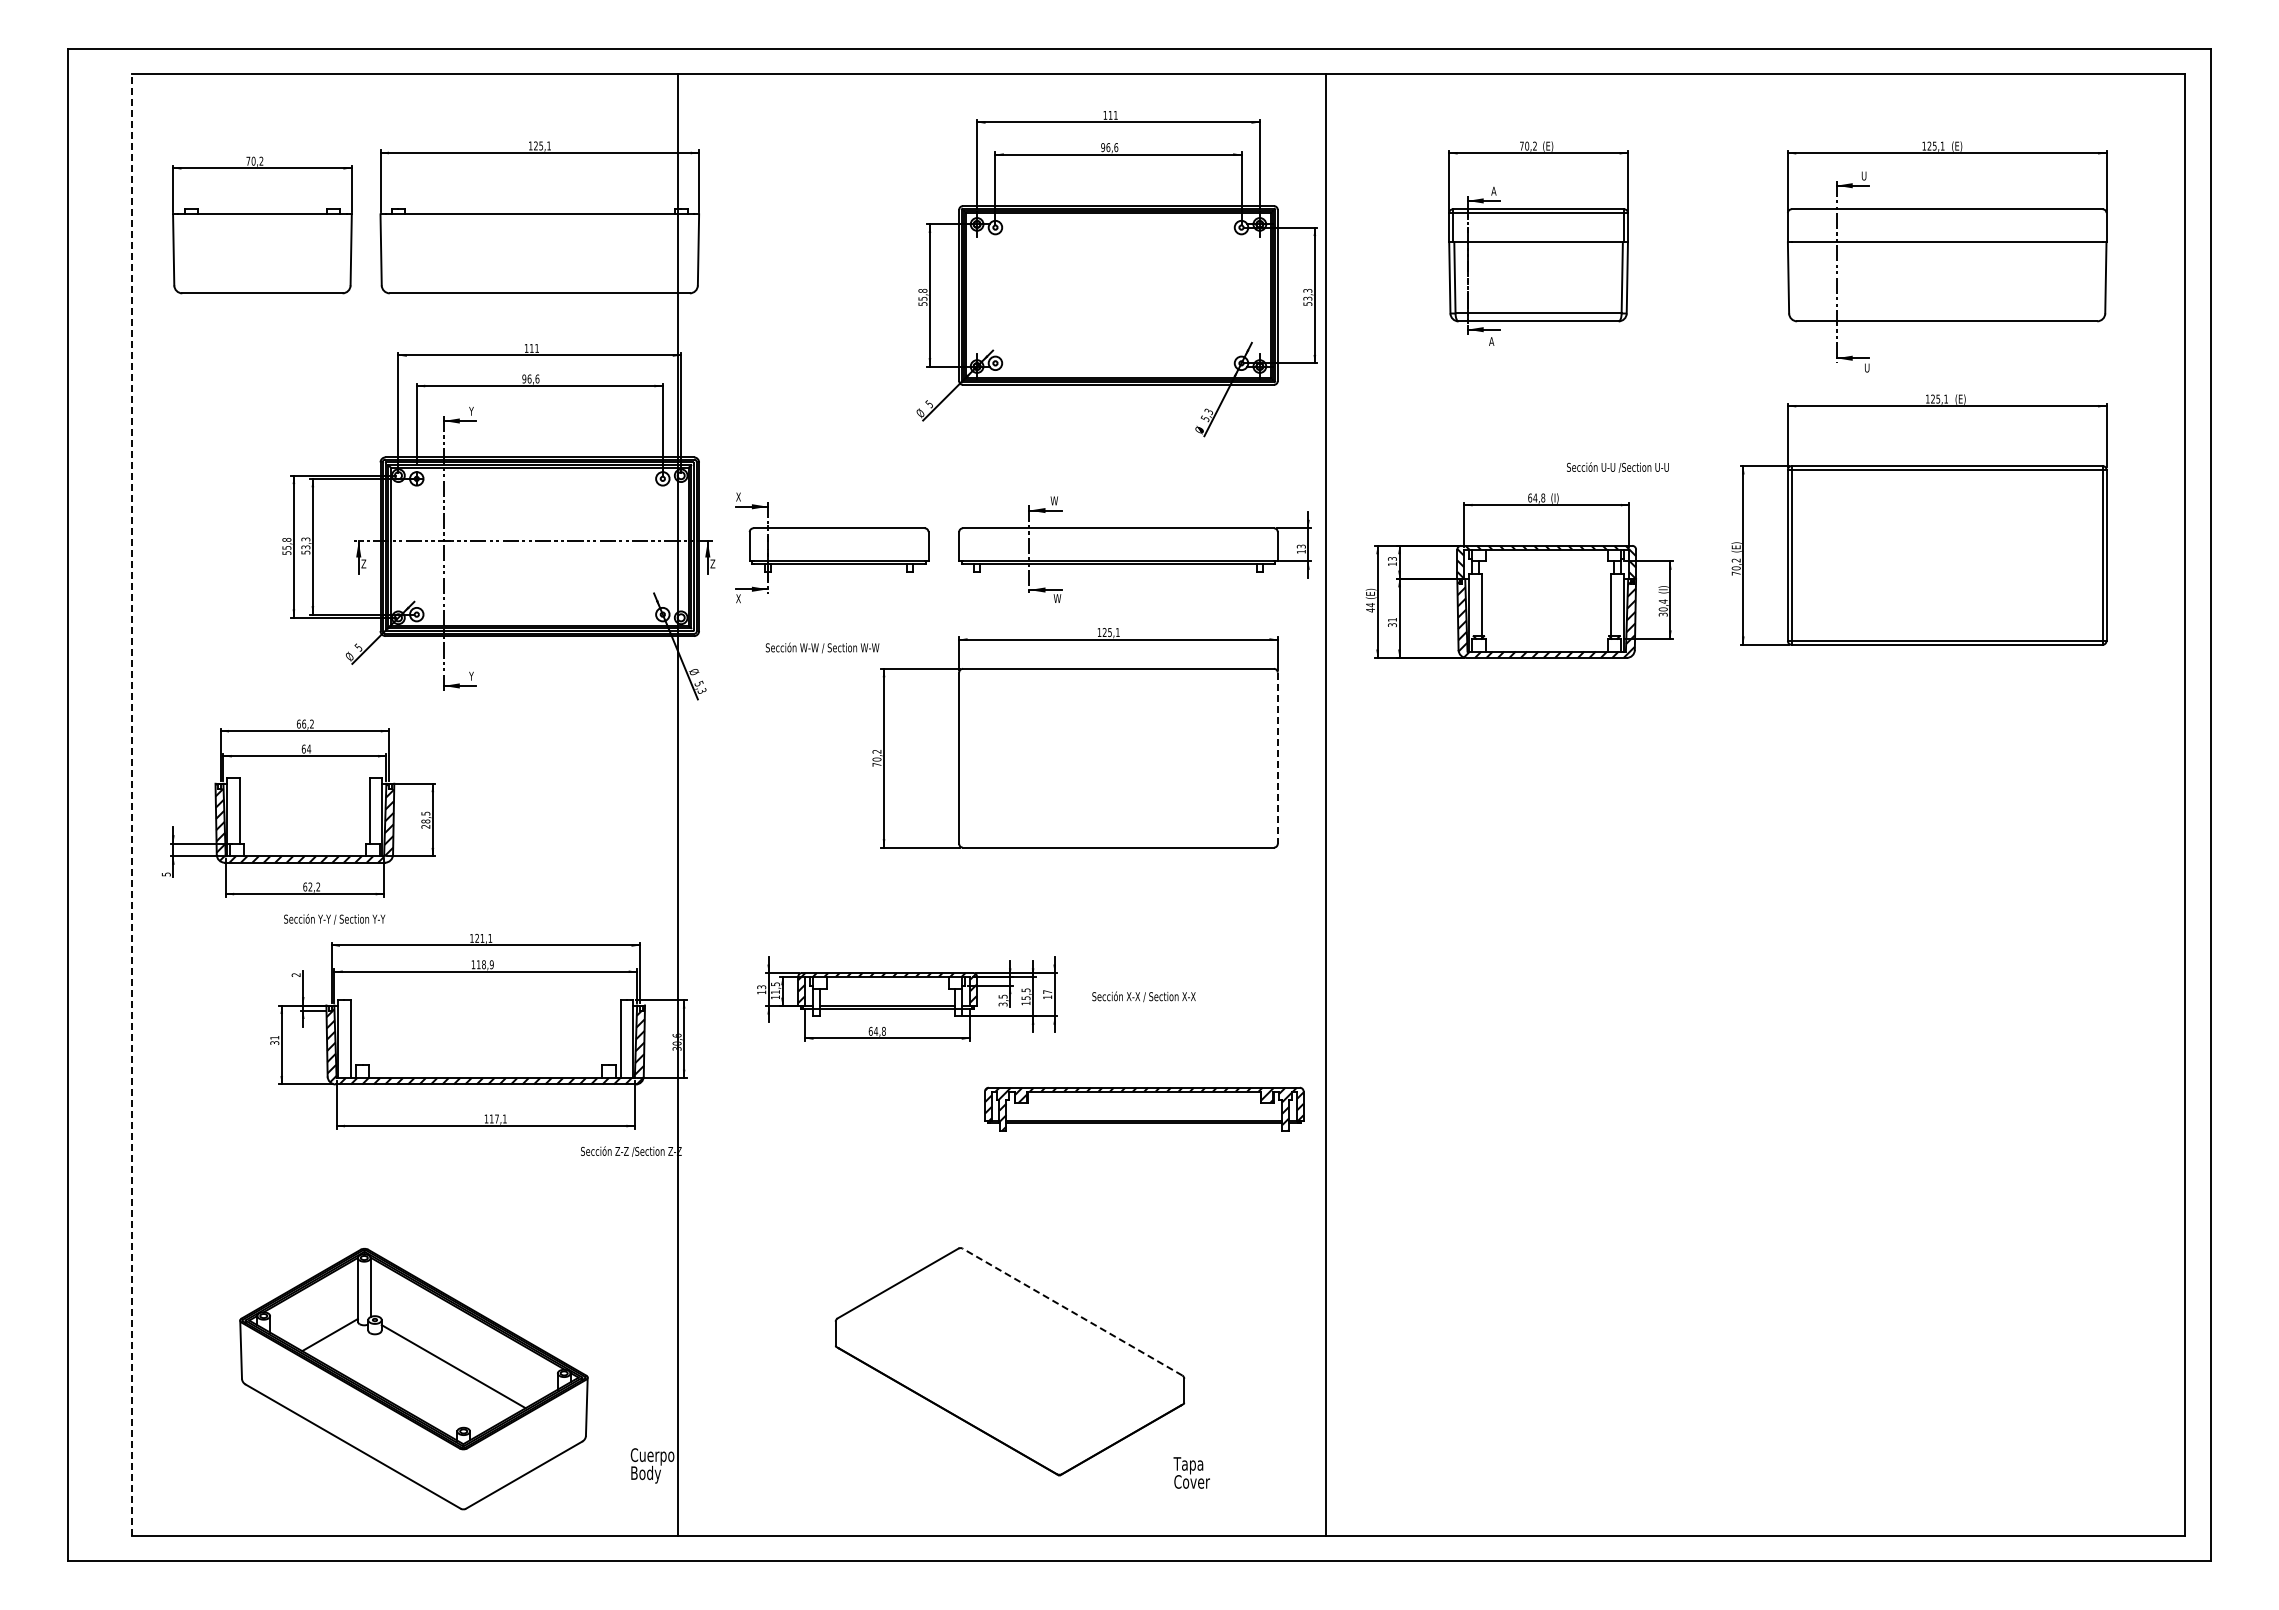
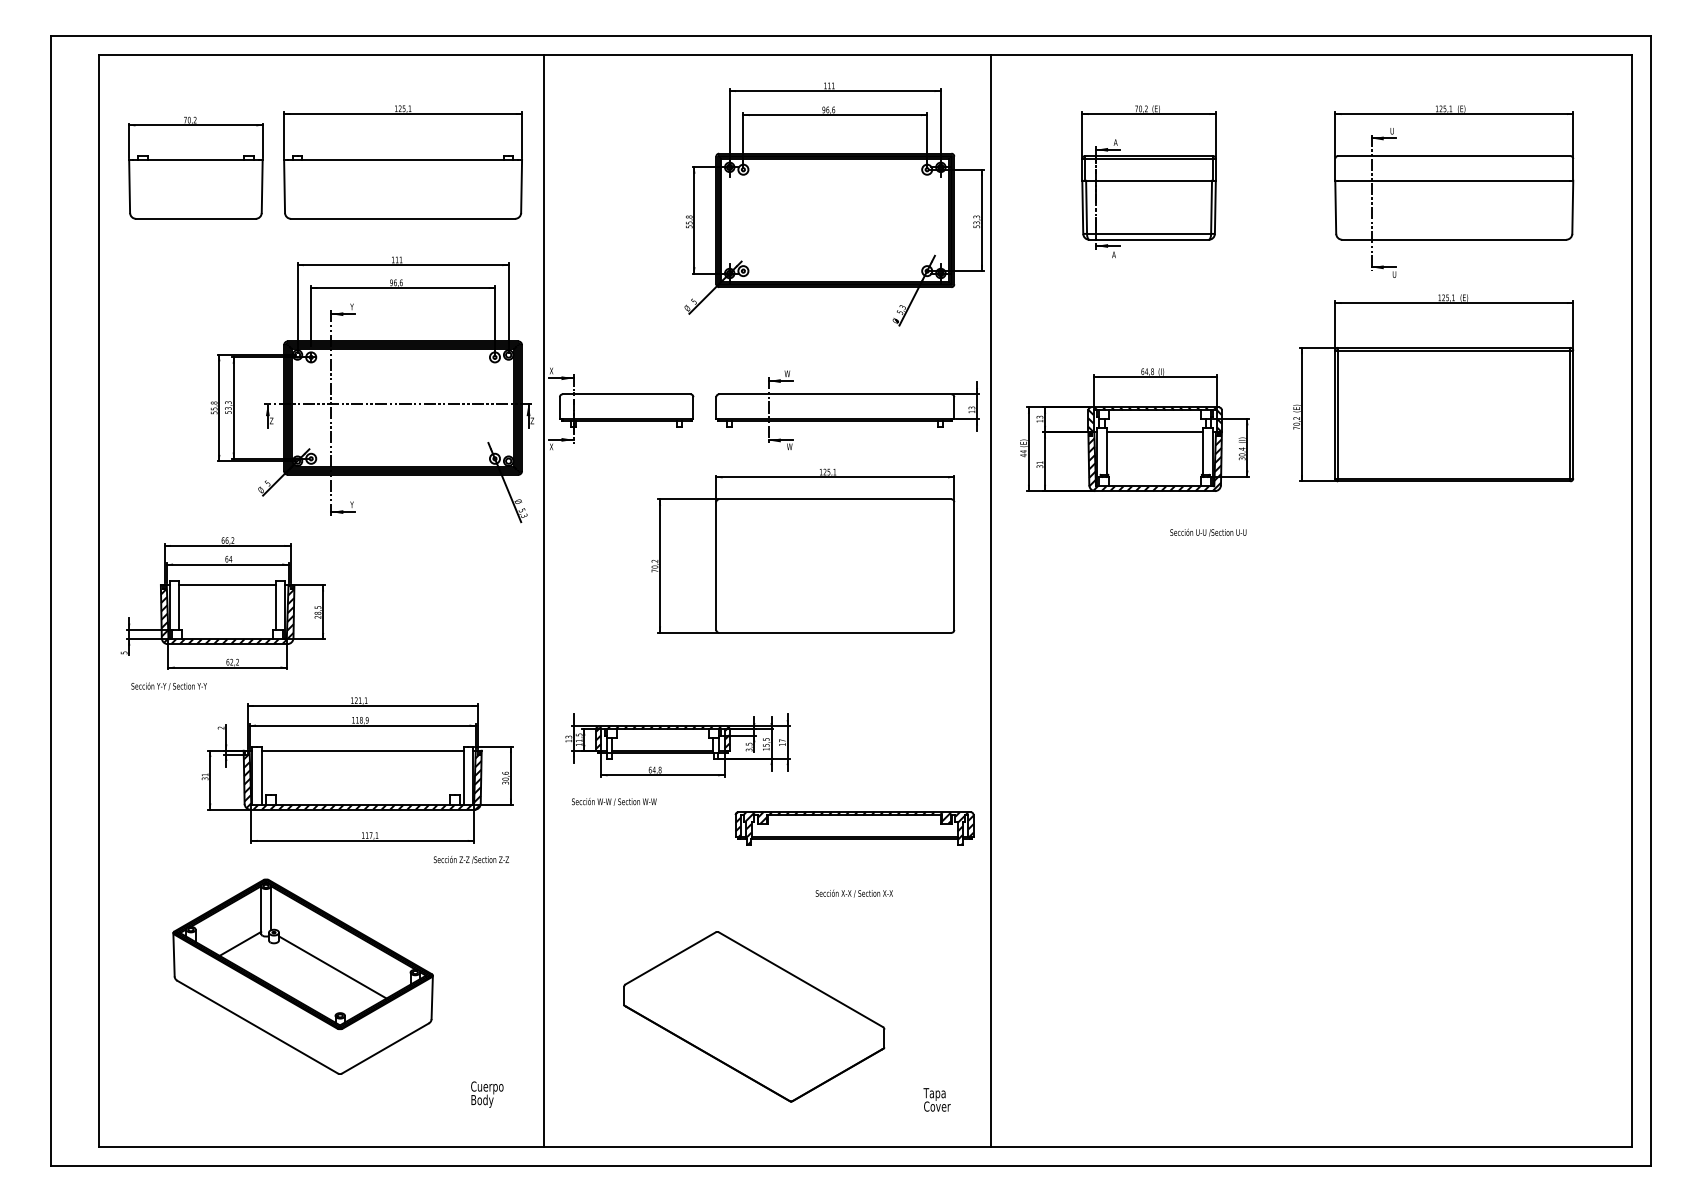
text: (1617, 467) -> (1208, 532), moved
line: (1546, 578) -> (1154, 431), added
text: (822, 647) -> (614, 801), moved
line: (1277, 758) -> (954, 566), dashed -> solid
line: (304, 783) -> (227, 584), added
line: (132, 804) -> (98, 600), dashed -> solid
line: (677, 804) -> (544, 600), moved
text: (334, 919) -> (169, 686), moved
text: (1143, 996) -> (853, 893), moved
line: (485, 1005) -> (362, 750), added
line: (1072, 1312) -> (800, 980), dashed -> solid
part: (413, 1379) -> (302, 977), moved
text: (1191, 1472) -> (936, 1099), moved

